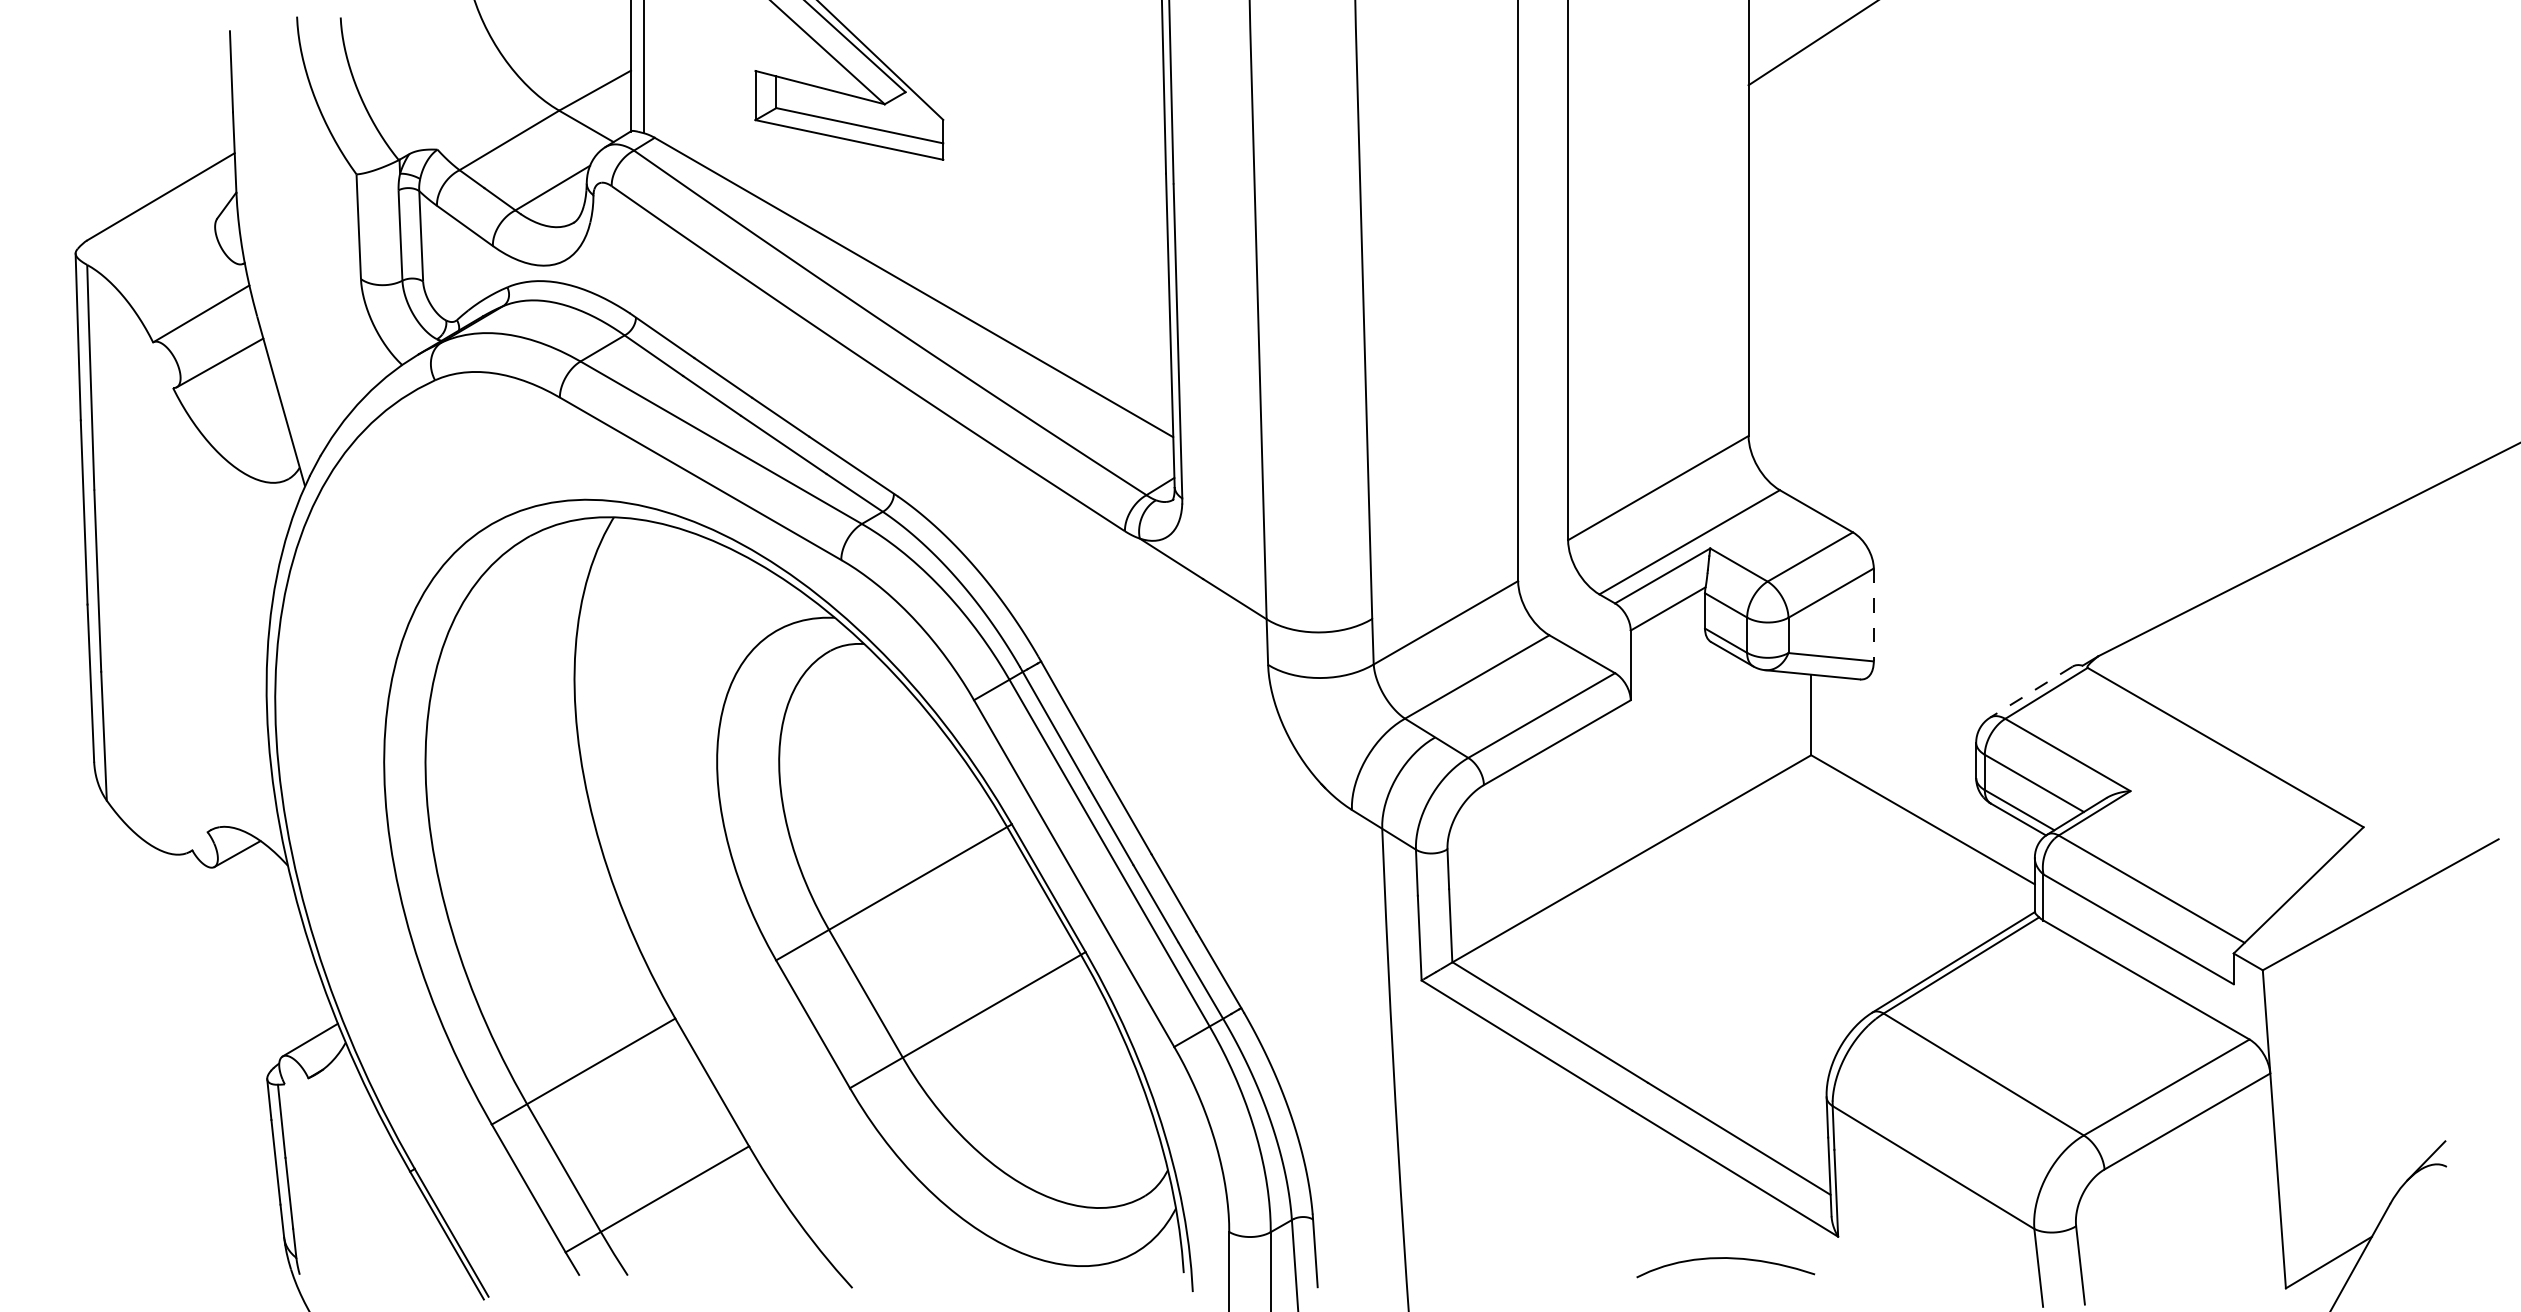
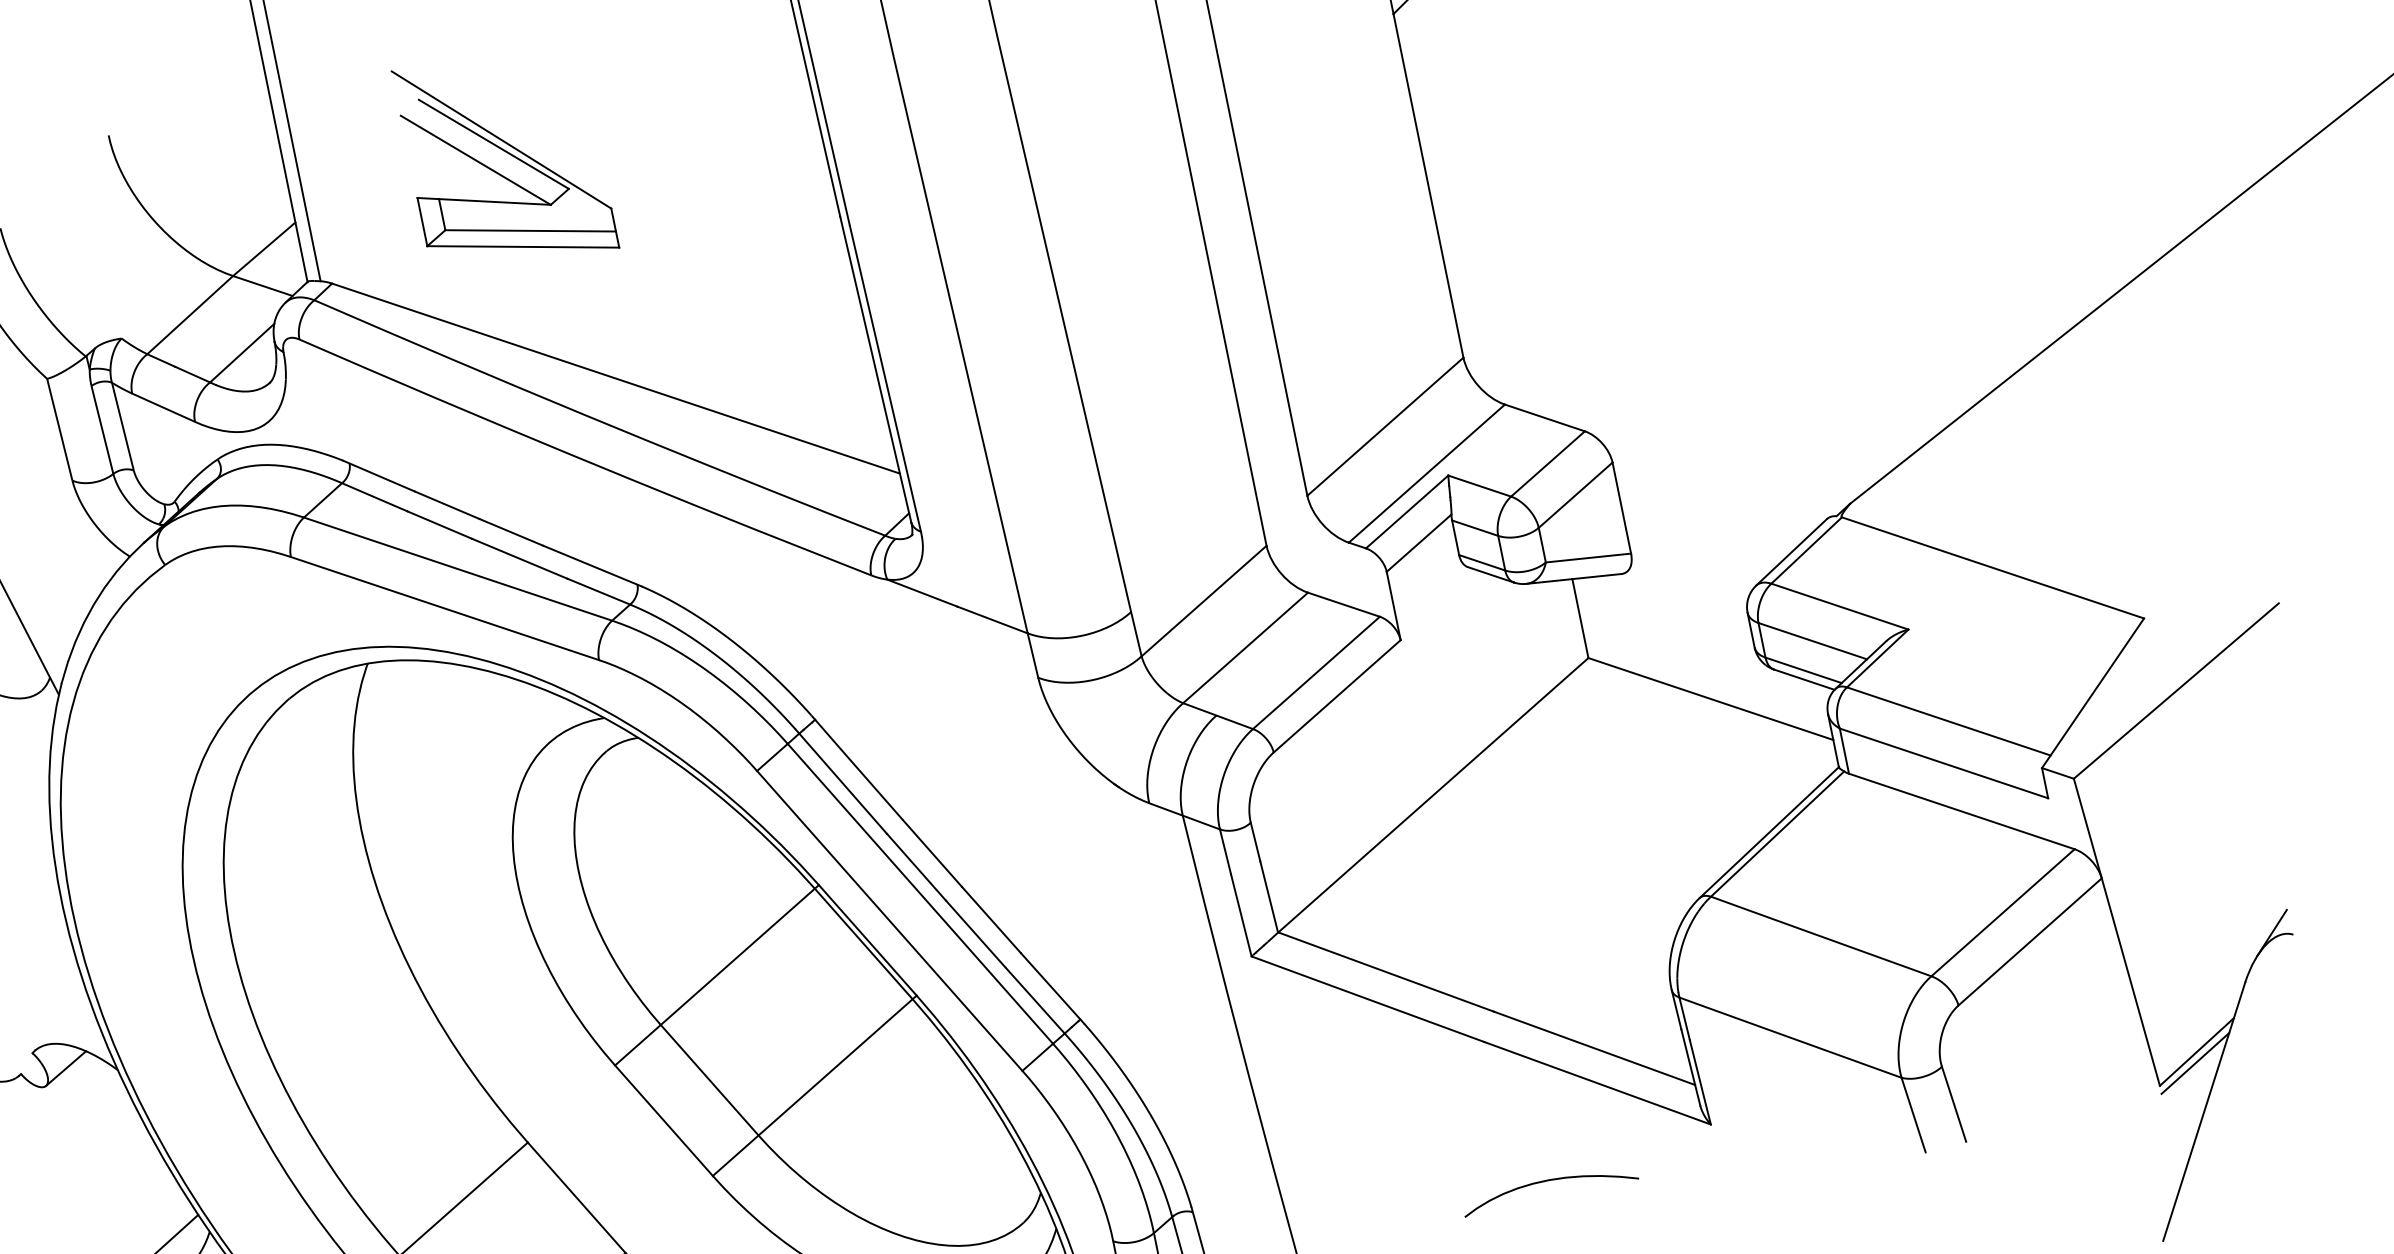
line: (1873, 615) -> (1621, 508), dashed -> solid
line: (2031, 692) -> (1791, 552), dashed -> solid
curve: (1729, 1259) -> (1552, 1181), moved
line: (2324, 1273) -> (2194, 1063), added

